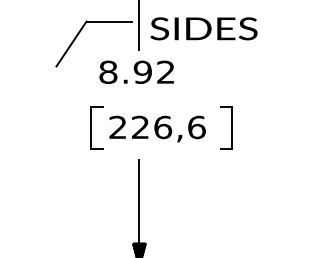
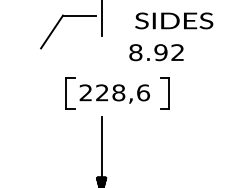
text: (203, 28) -> (173, 20), moved
text: (136, 71) -> (156, 52), moved
text: (163, 127) -> (119, 92), 226,6 -> 228,6

